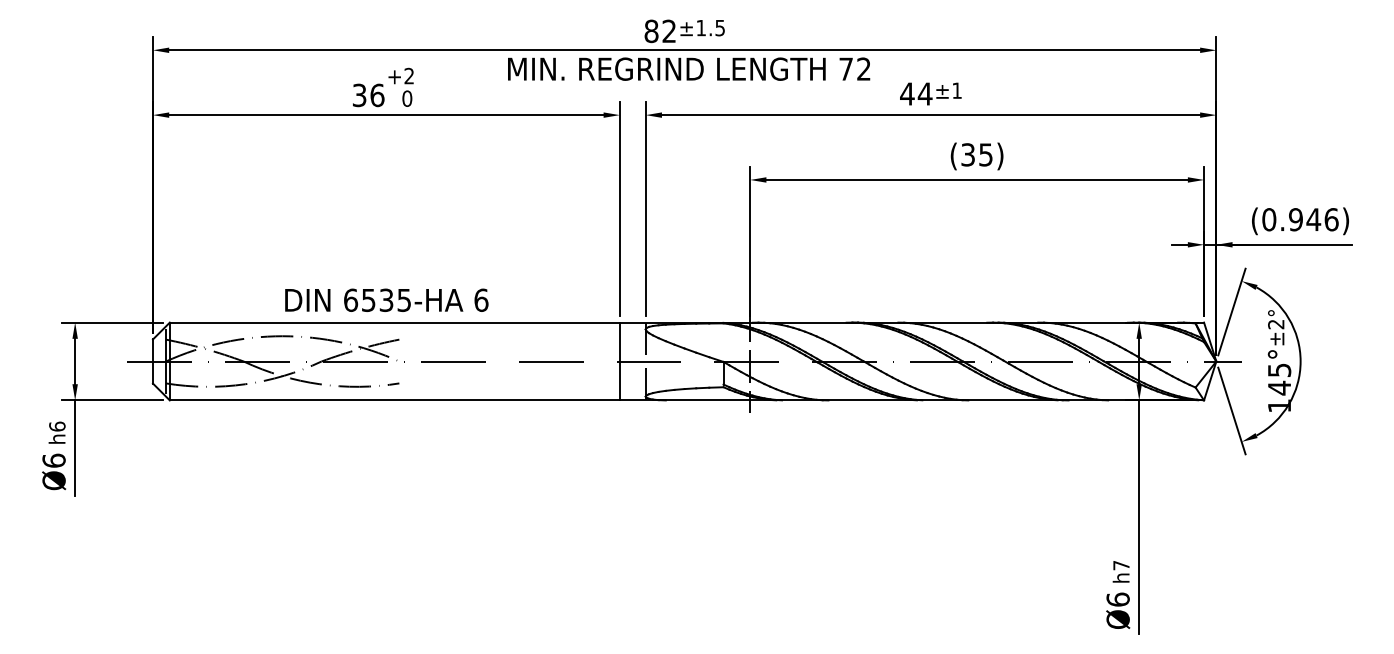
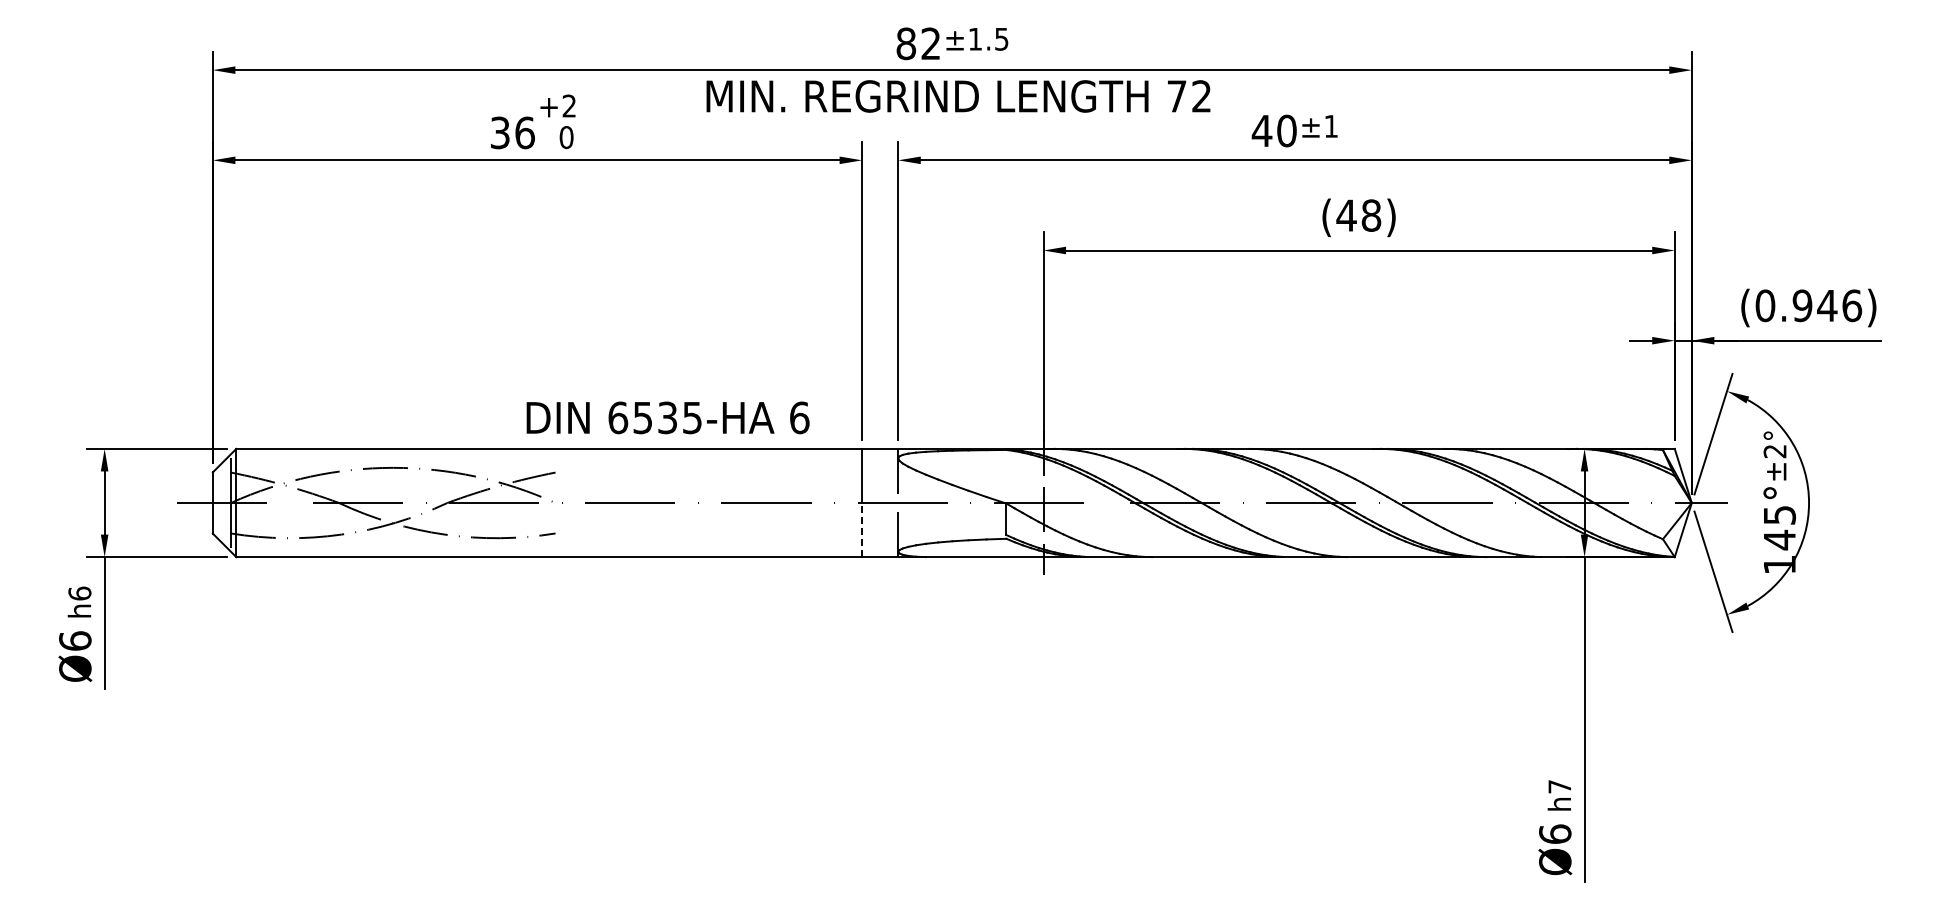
text: (924, 93) -> (1286, 130), 44 -> 40
text: (976, 154) -> (1358, 215), (35) -> (48)
text: (386, 300) -> (667, 417), moved
line: (620, 380) -> (862, 529), solid -> dashed

